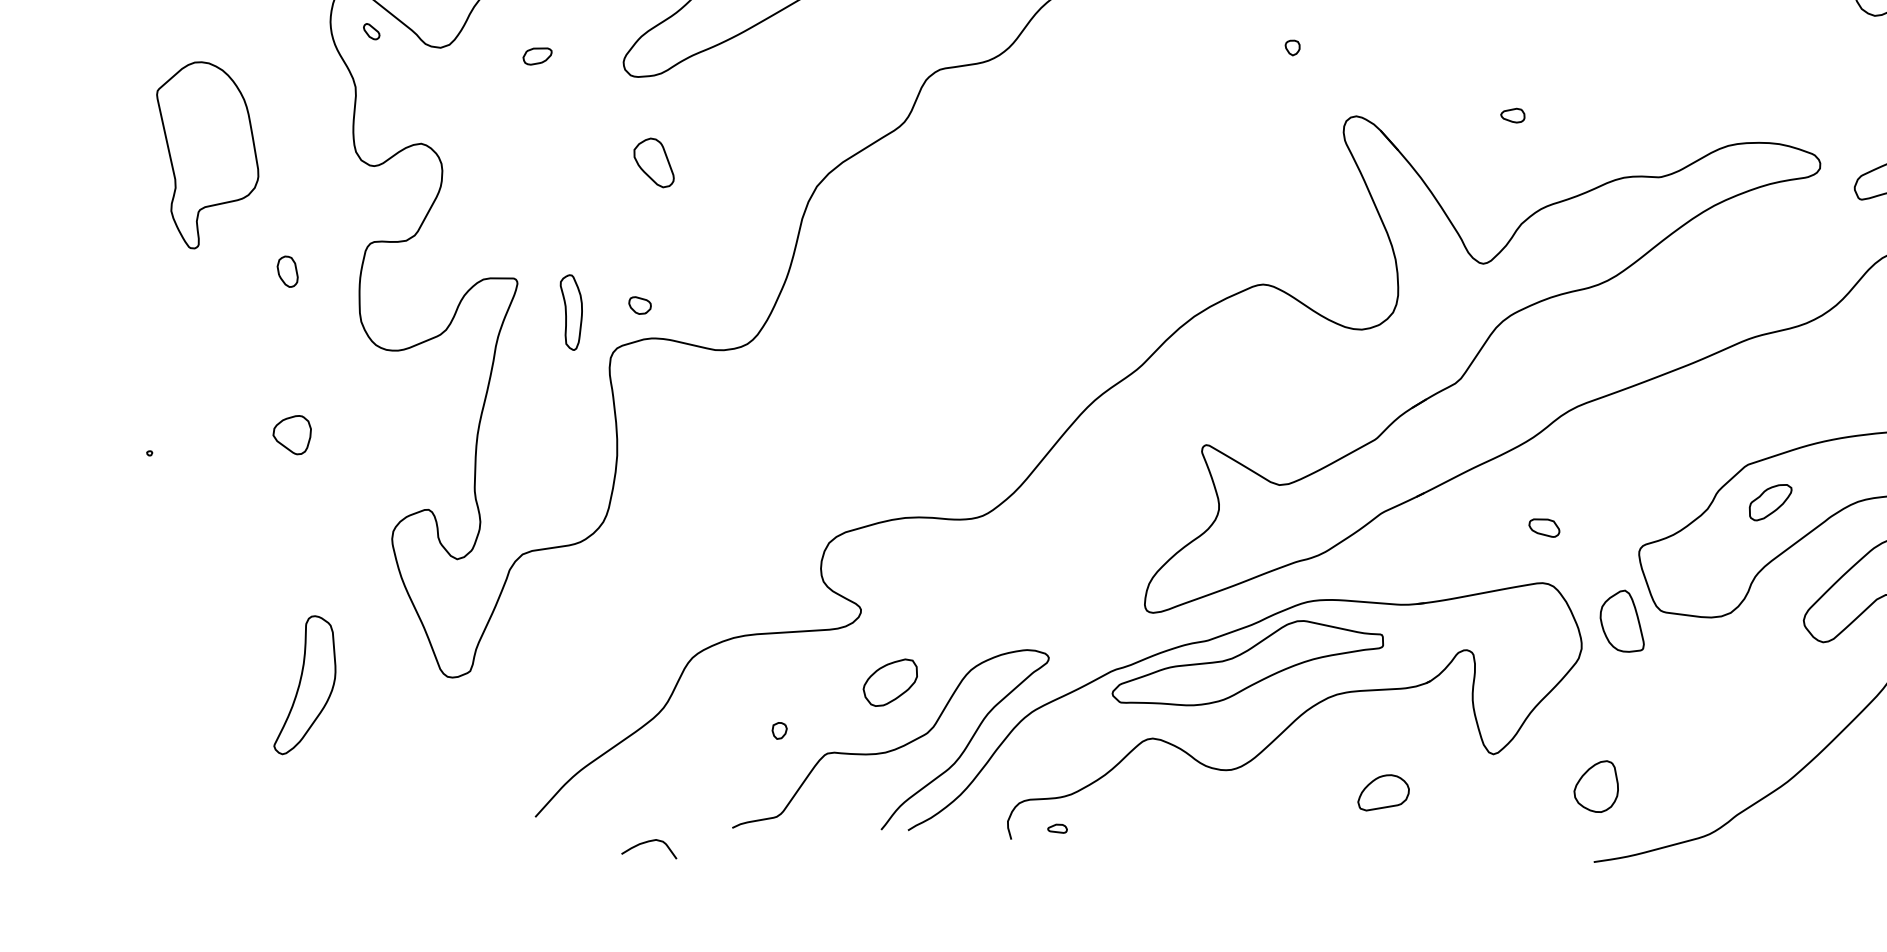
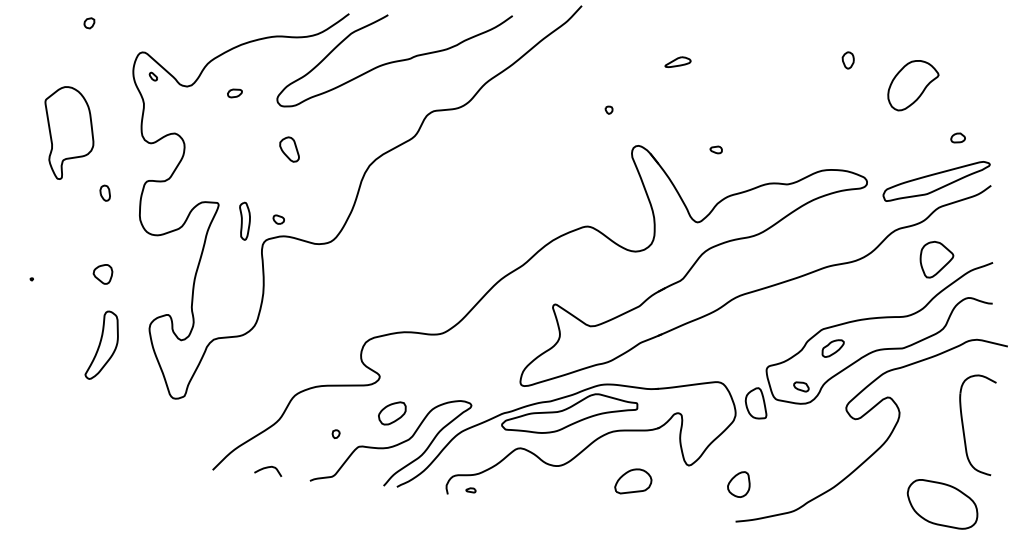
part: (1544, 527) -> (801, 386), moved
part: (303, 683) -> (101, 344), moved
part: (1383, 792) -> (633, 481), size x1.43
curve: (649, 843) -> (268, 468), moved

